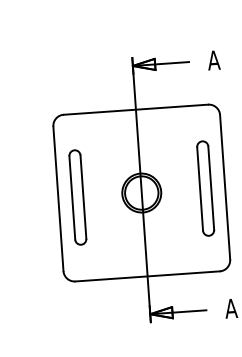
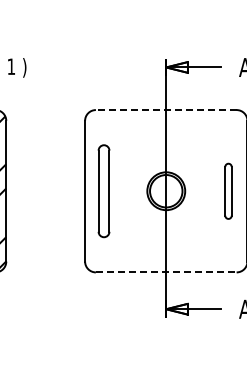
line: (135, 110) -> (165, 110), solid -> dashed
part: (205, 188) -> (228, 191), size x0.6
line: (147, 276) -> (166, 272), solid -> dashed

